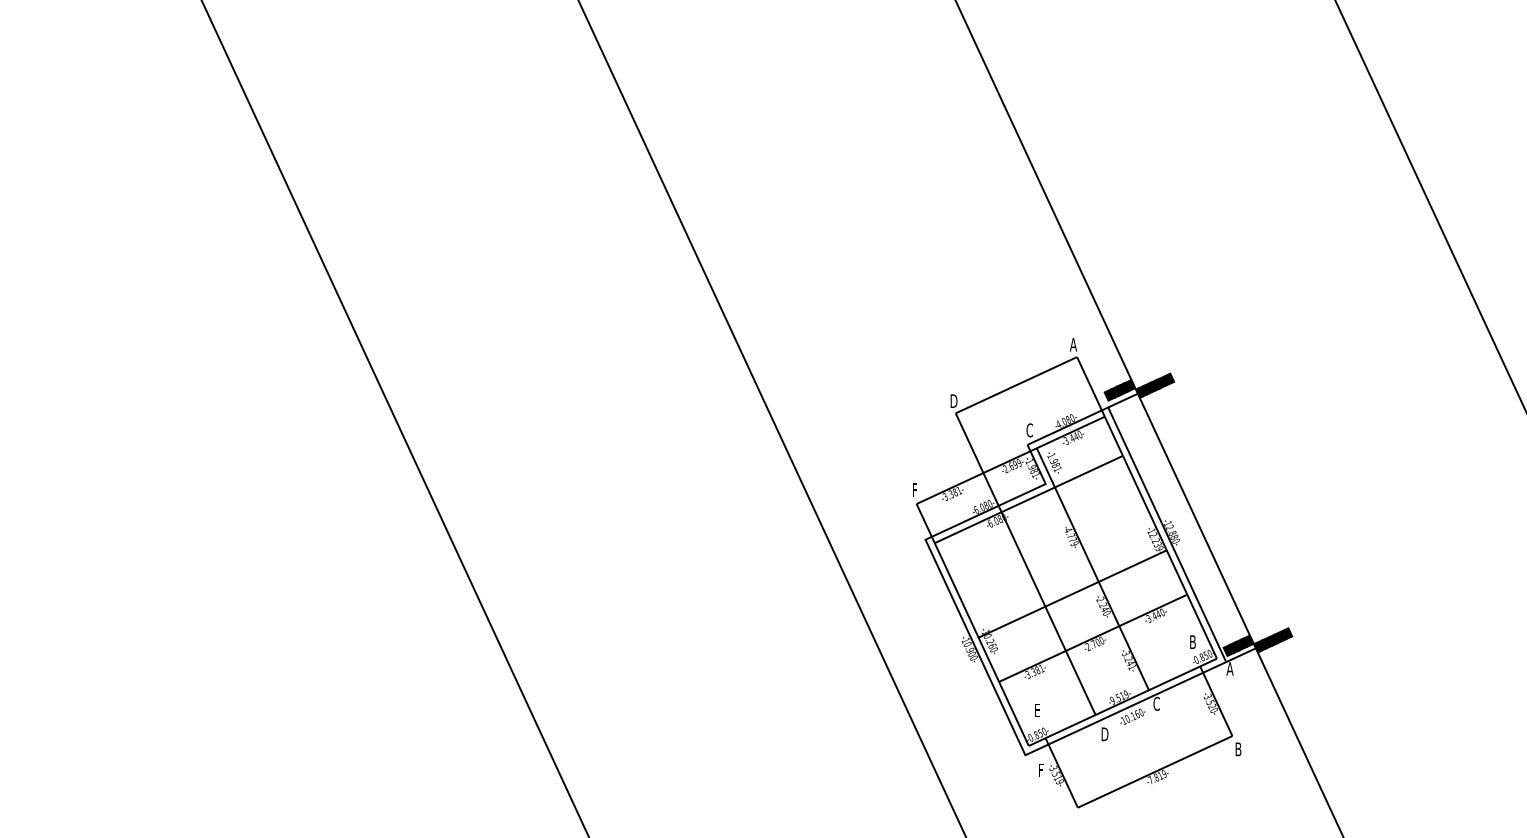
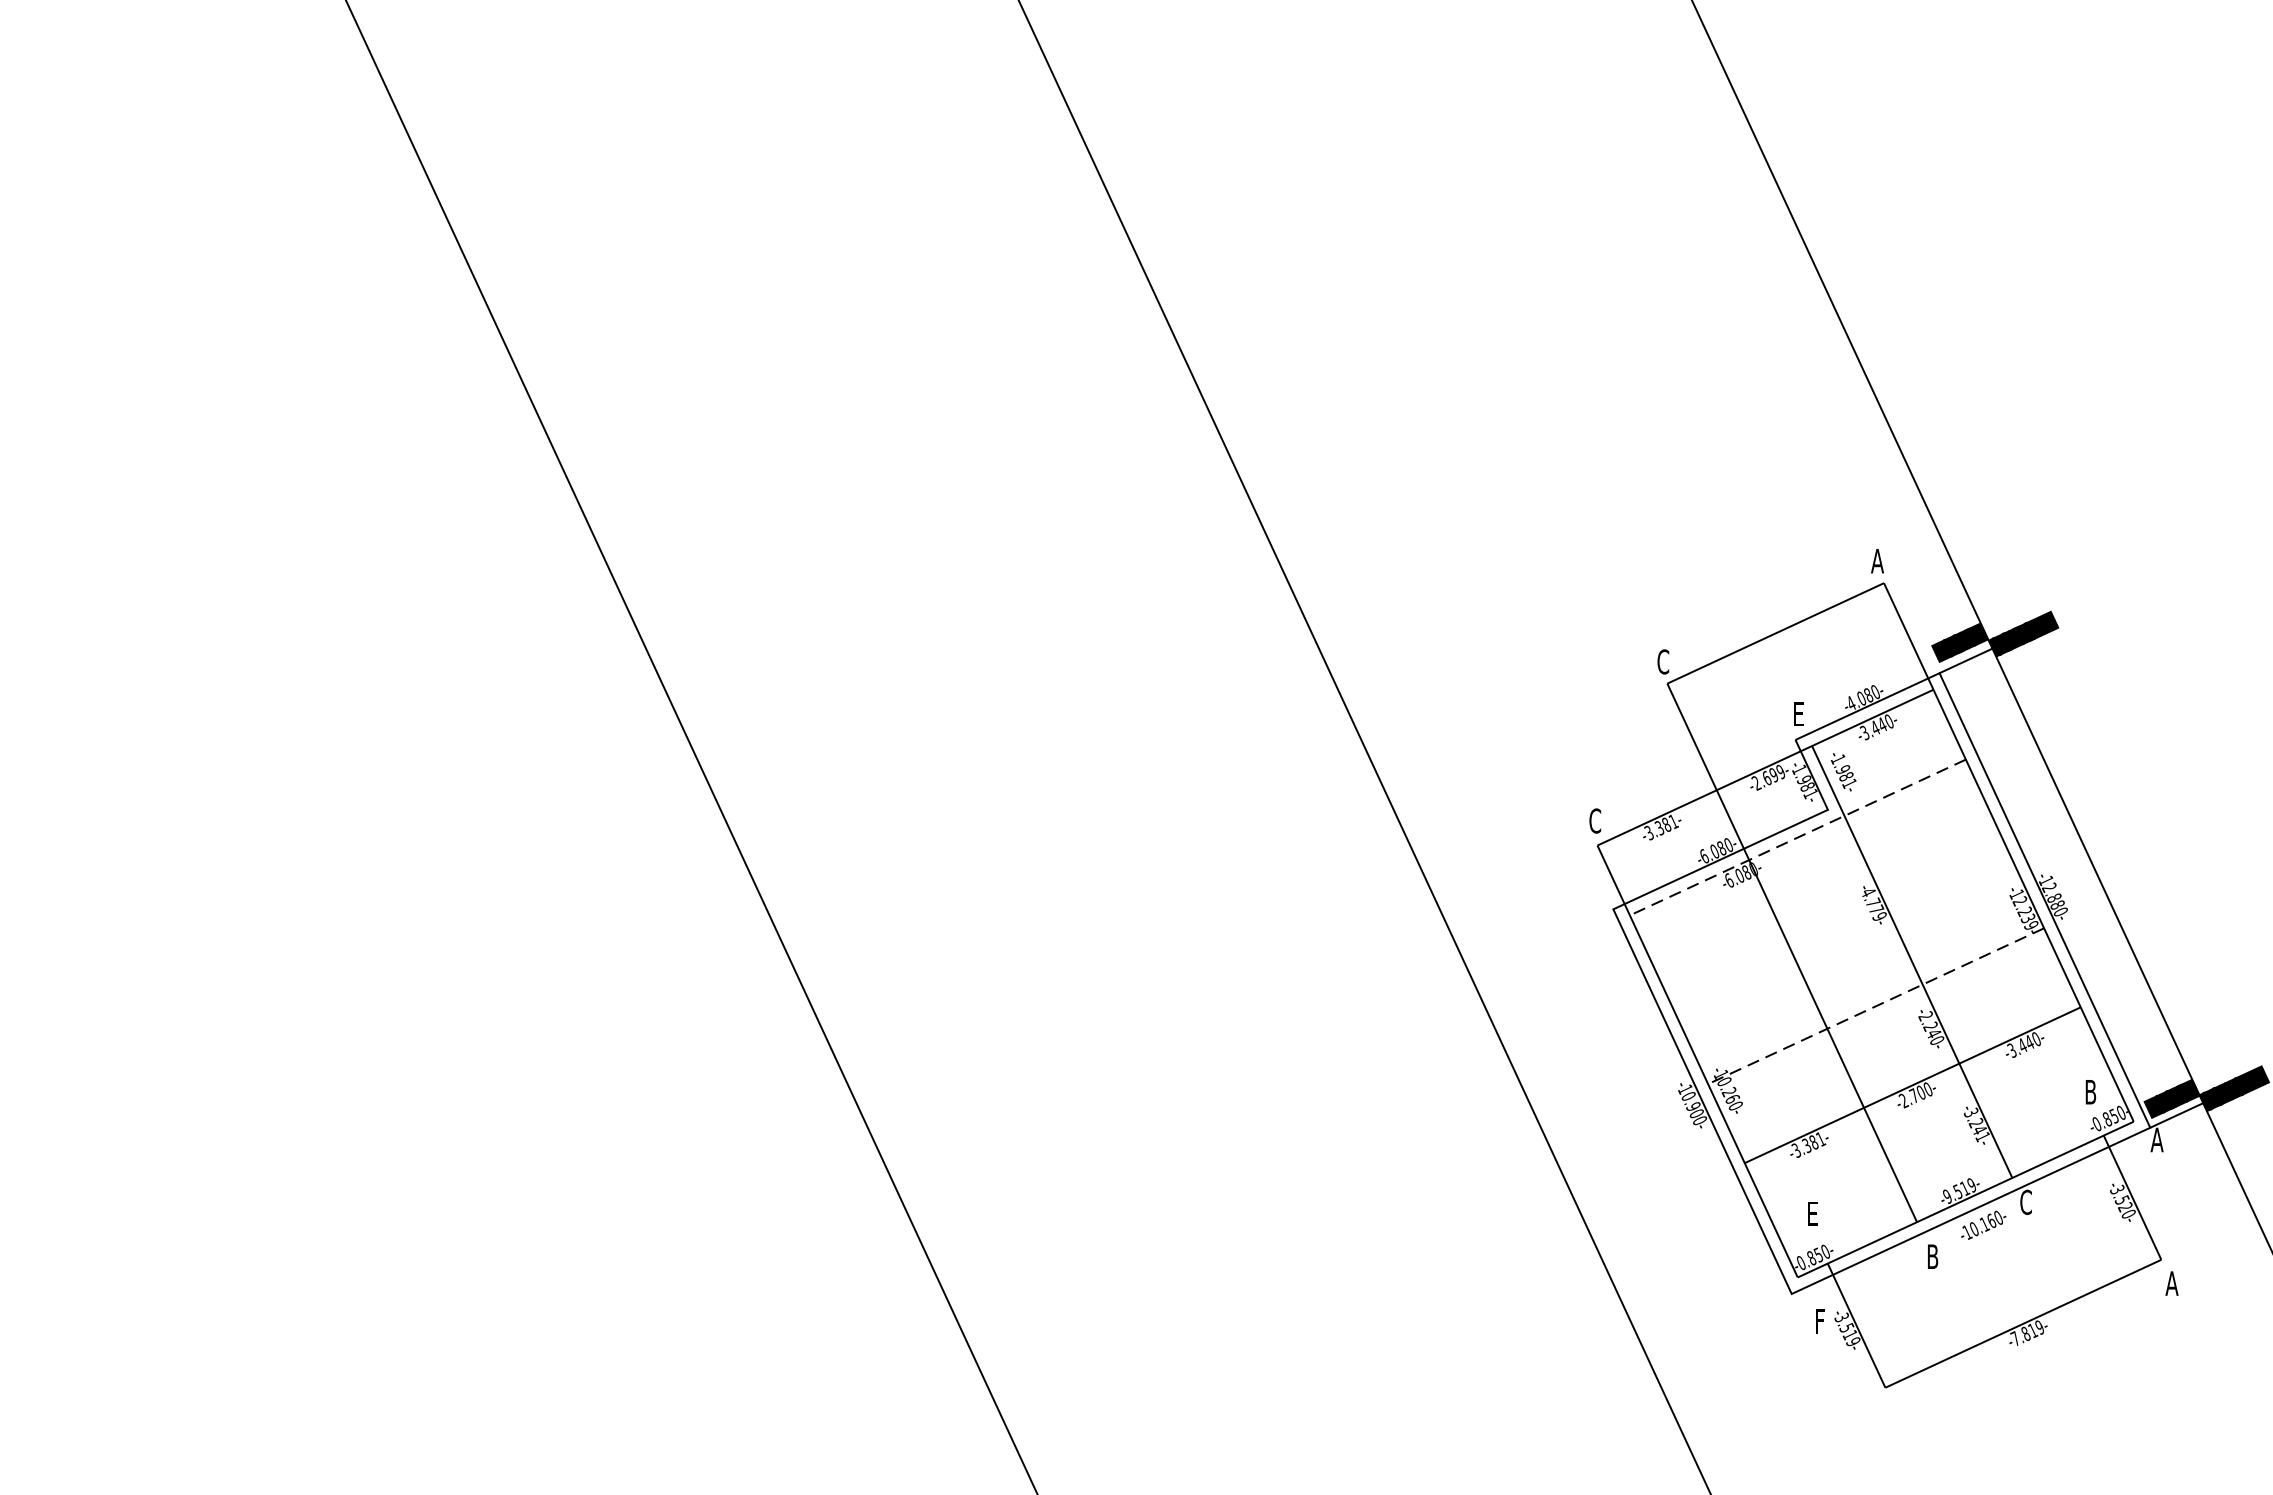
text: (953, 401) -> (1663, 662), D -> C
text: (1029, 430) -> (1799, 714), C -> E
text: (915, 490) -> (1595, 821), F -> C
line: (1028, 499) -> (1797, 837), solid -> dashed
line: (1072, 594) -> (1875, 1007), solid -> dashed
text: (1105, 733) -> (1934, 1255), D -> B
text: (1237, 749) -> (2170, 1283), B -> A

